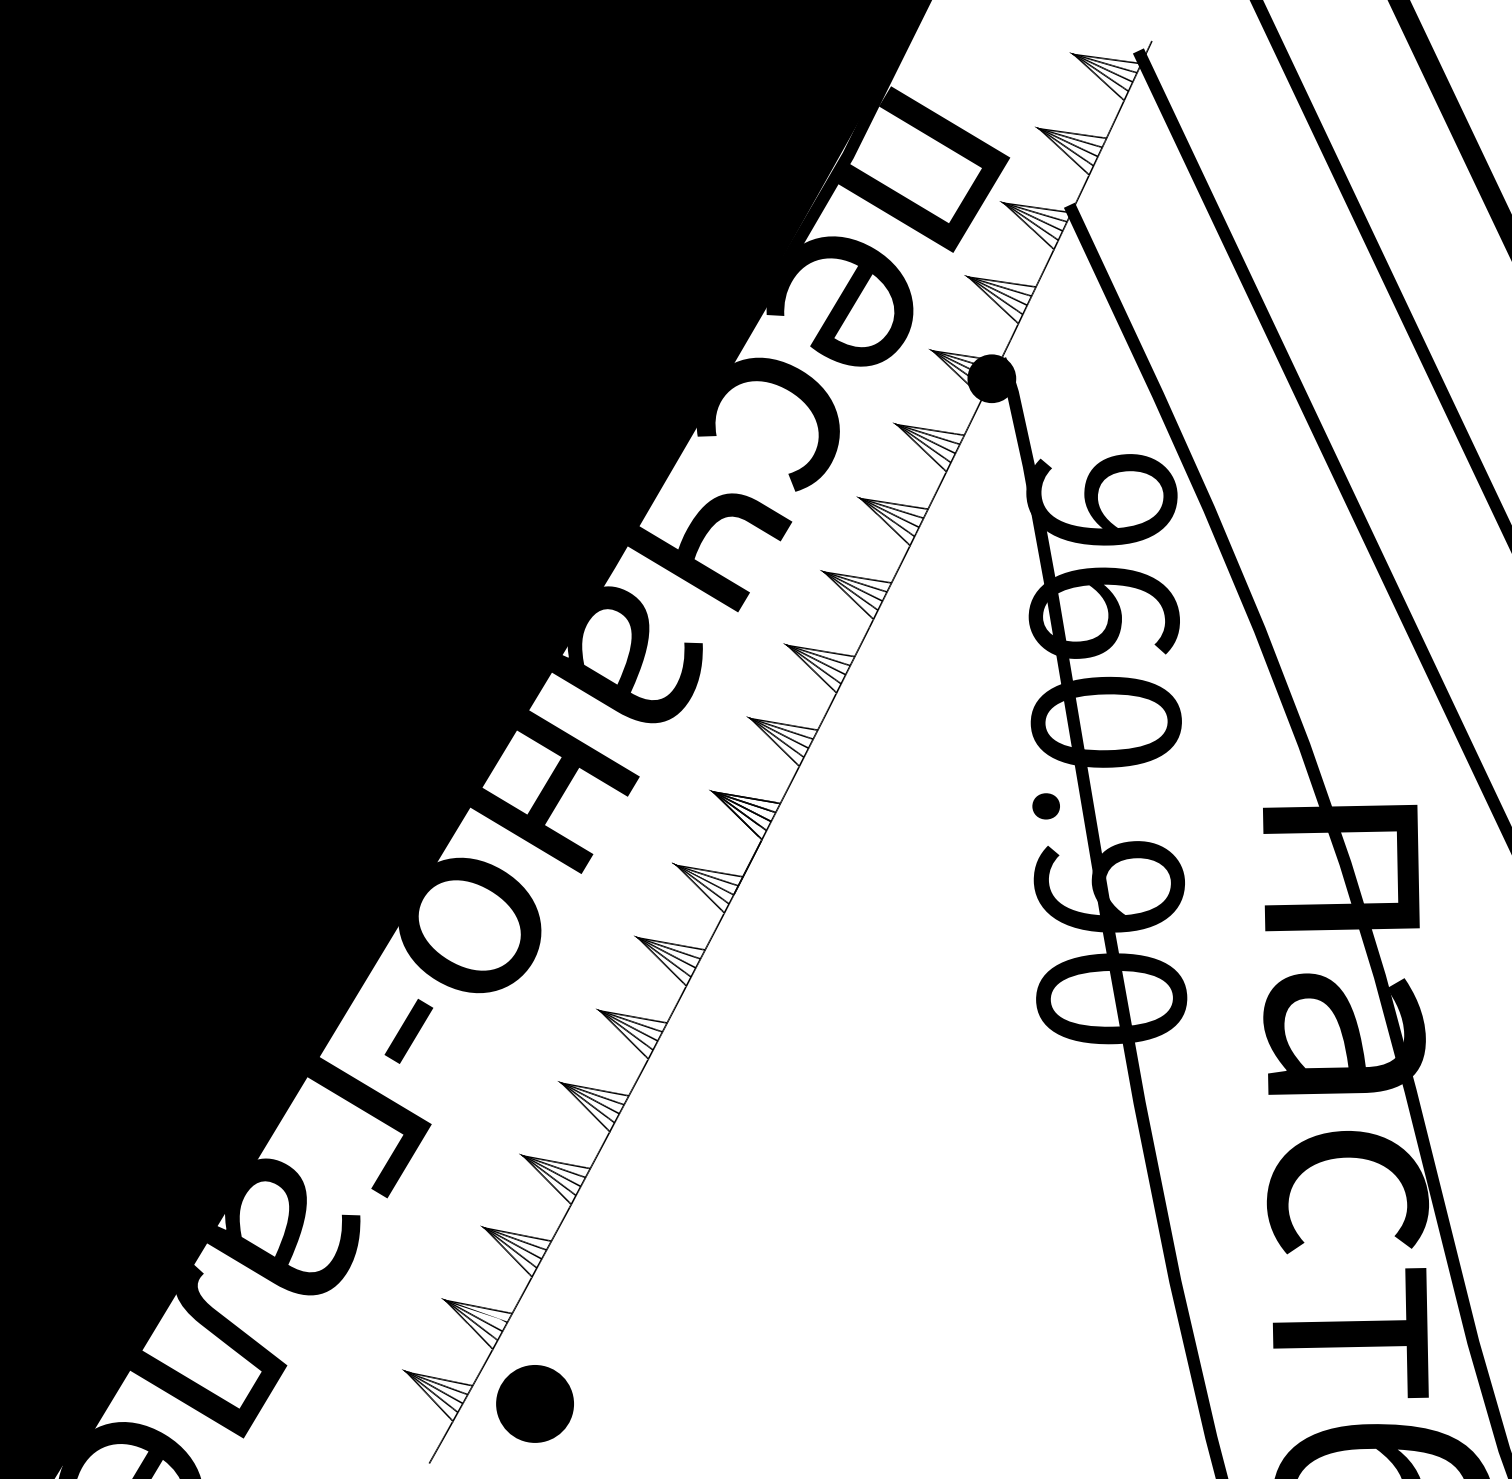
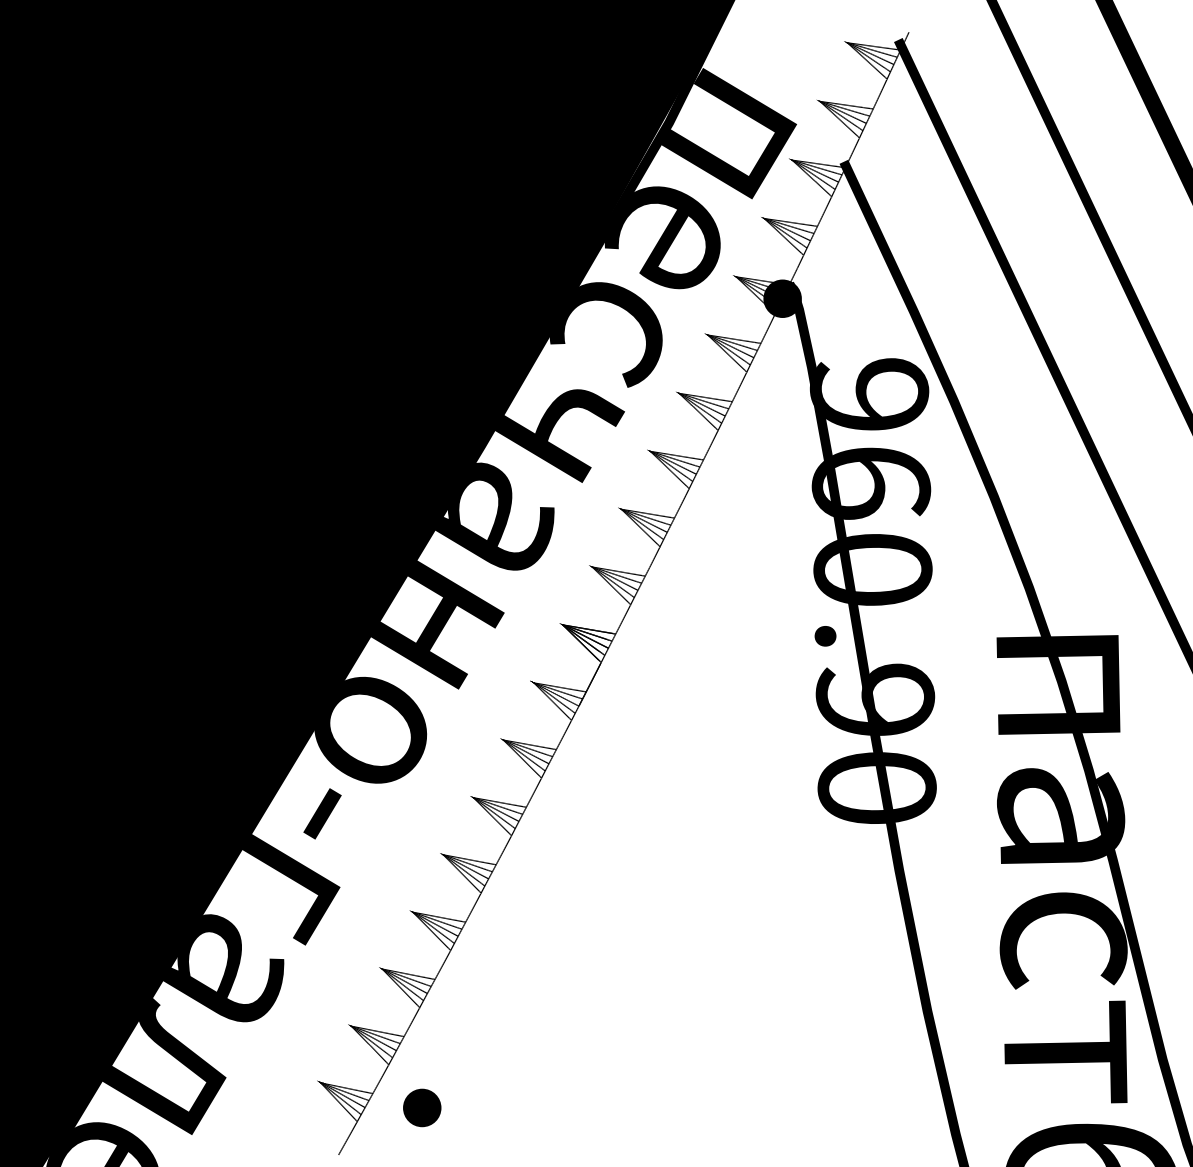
fill: (476, 1312) -> (375, 1035), added
part: (535, 1403) -> (422, 1107), size x0.62

